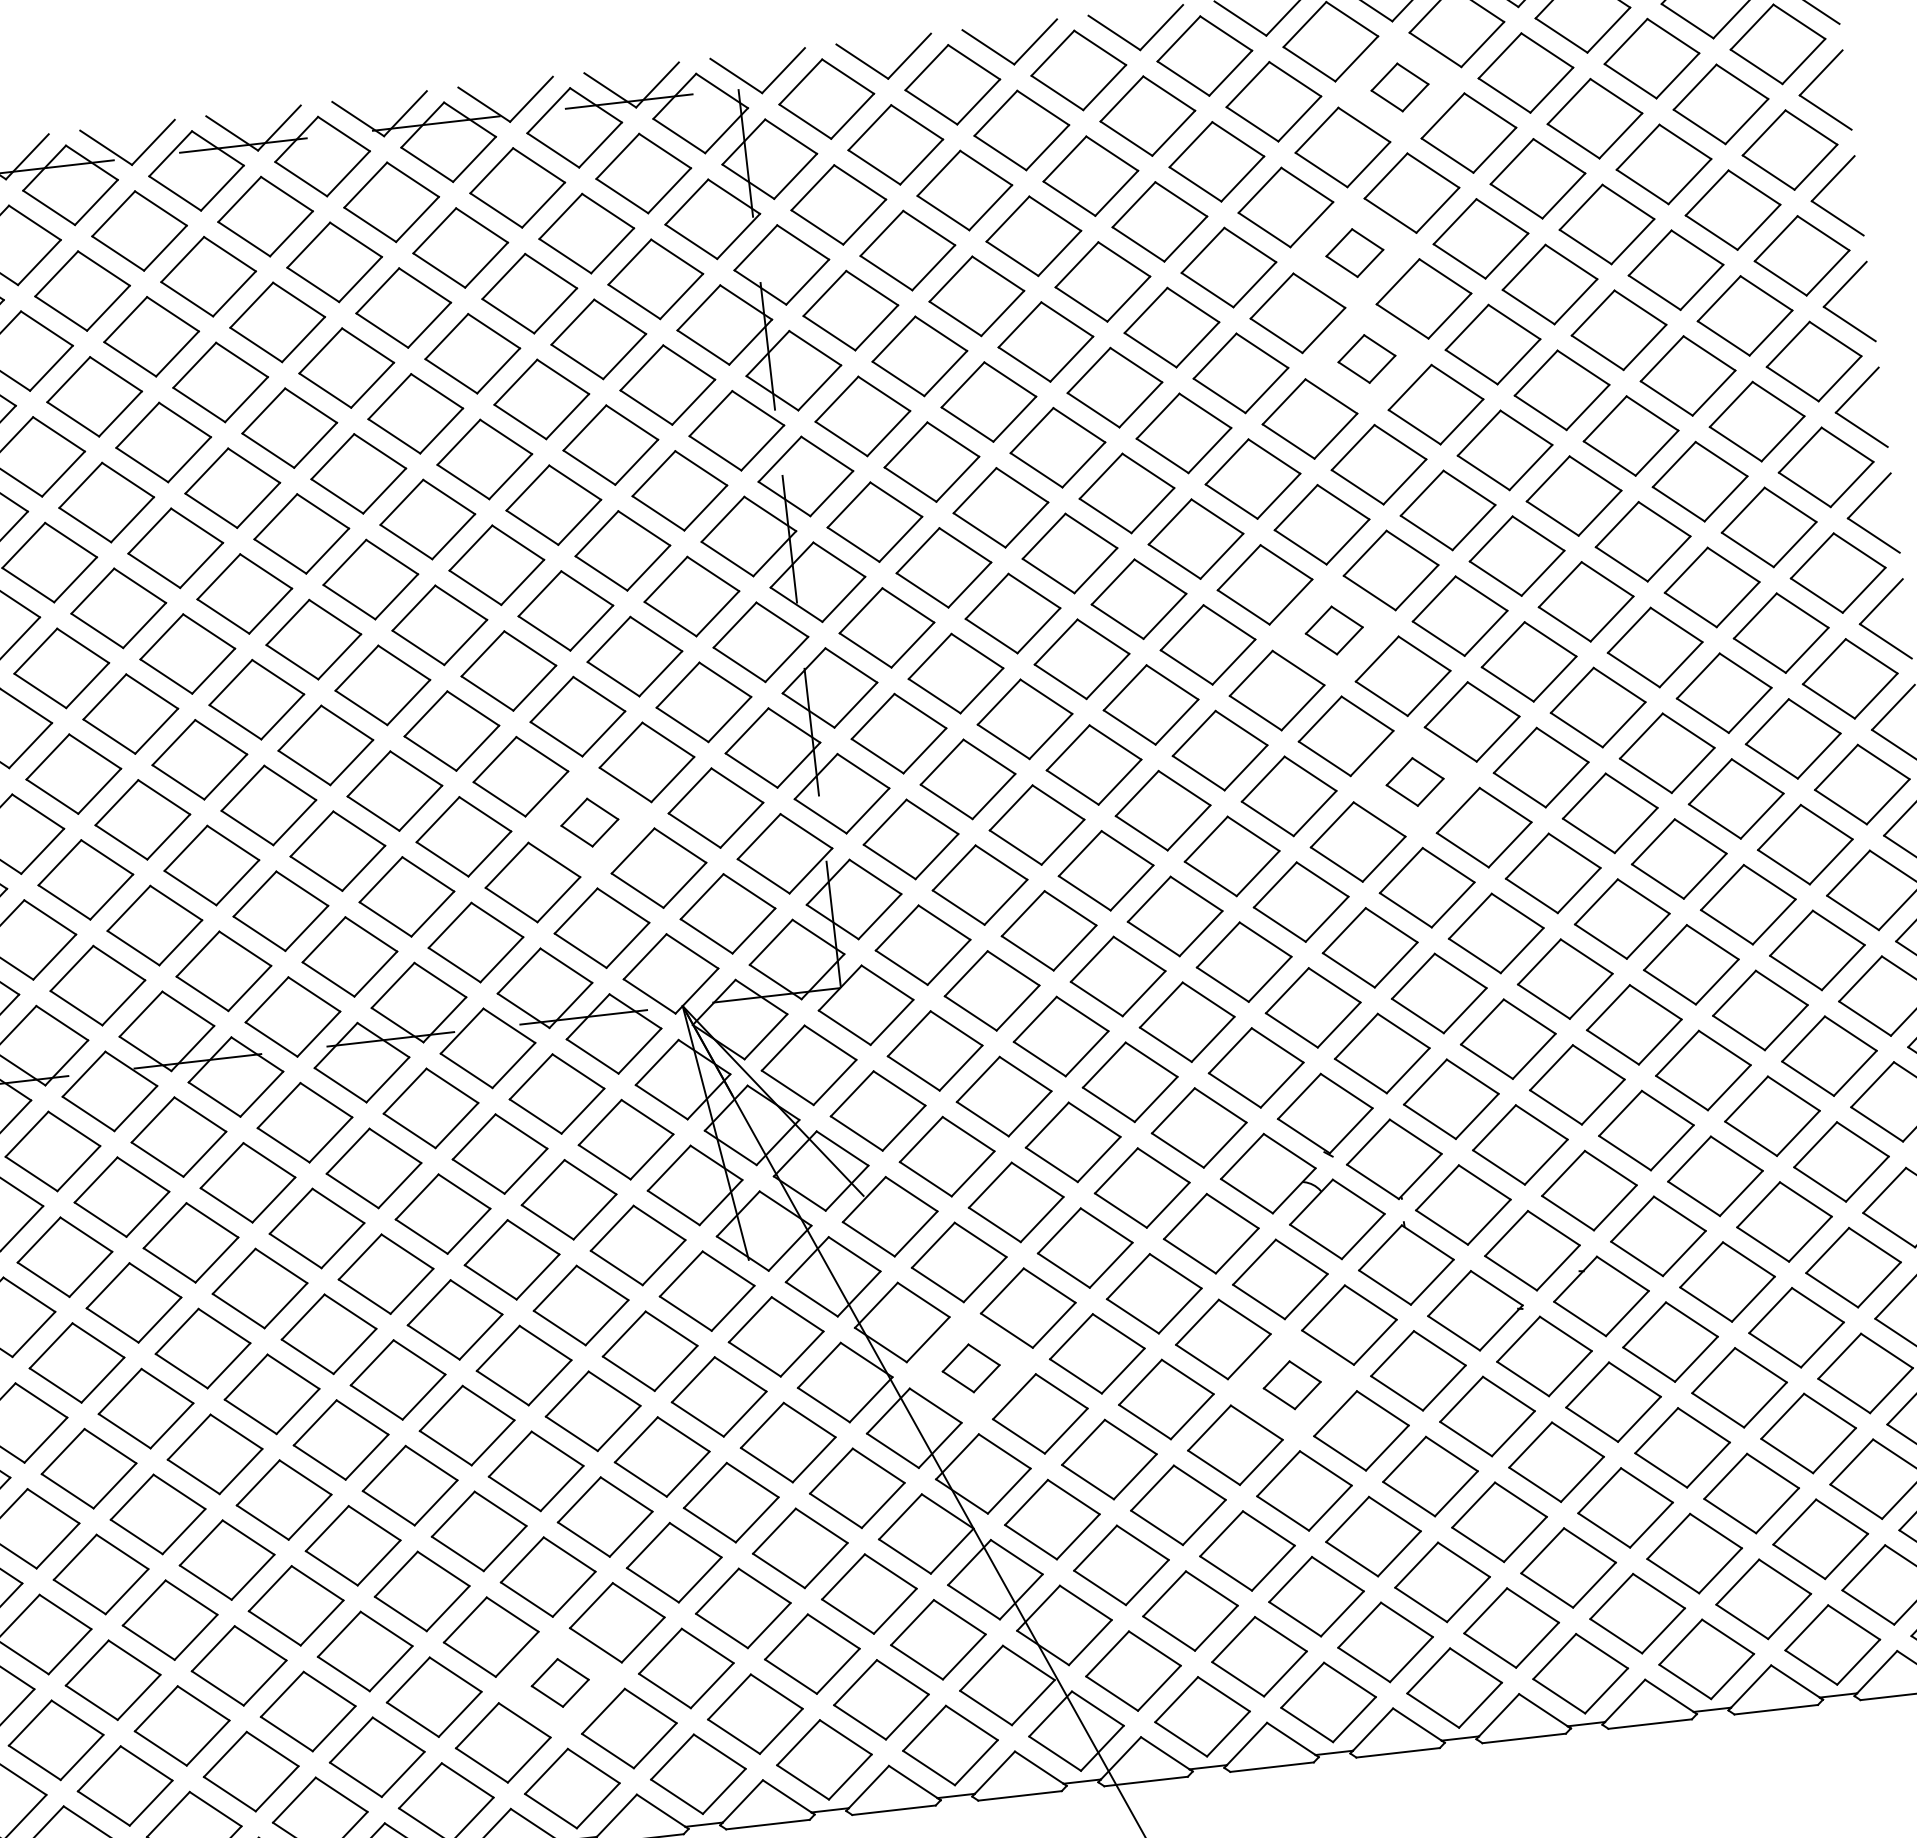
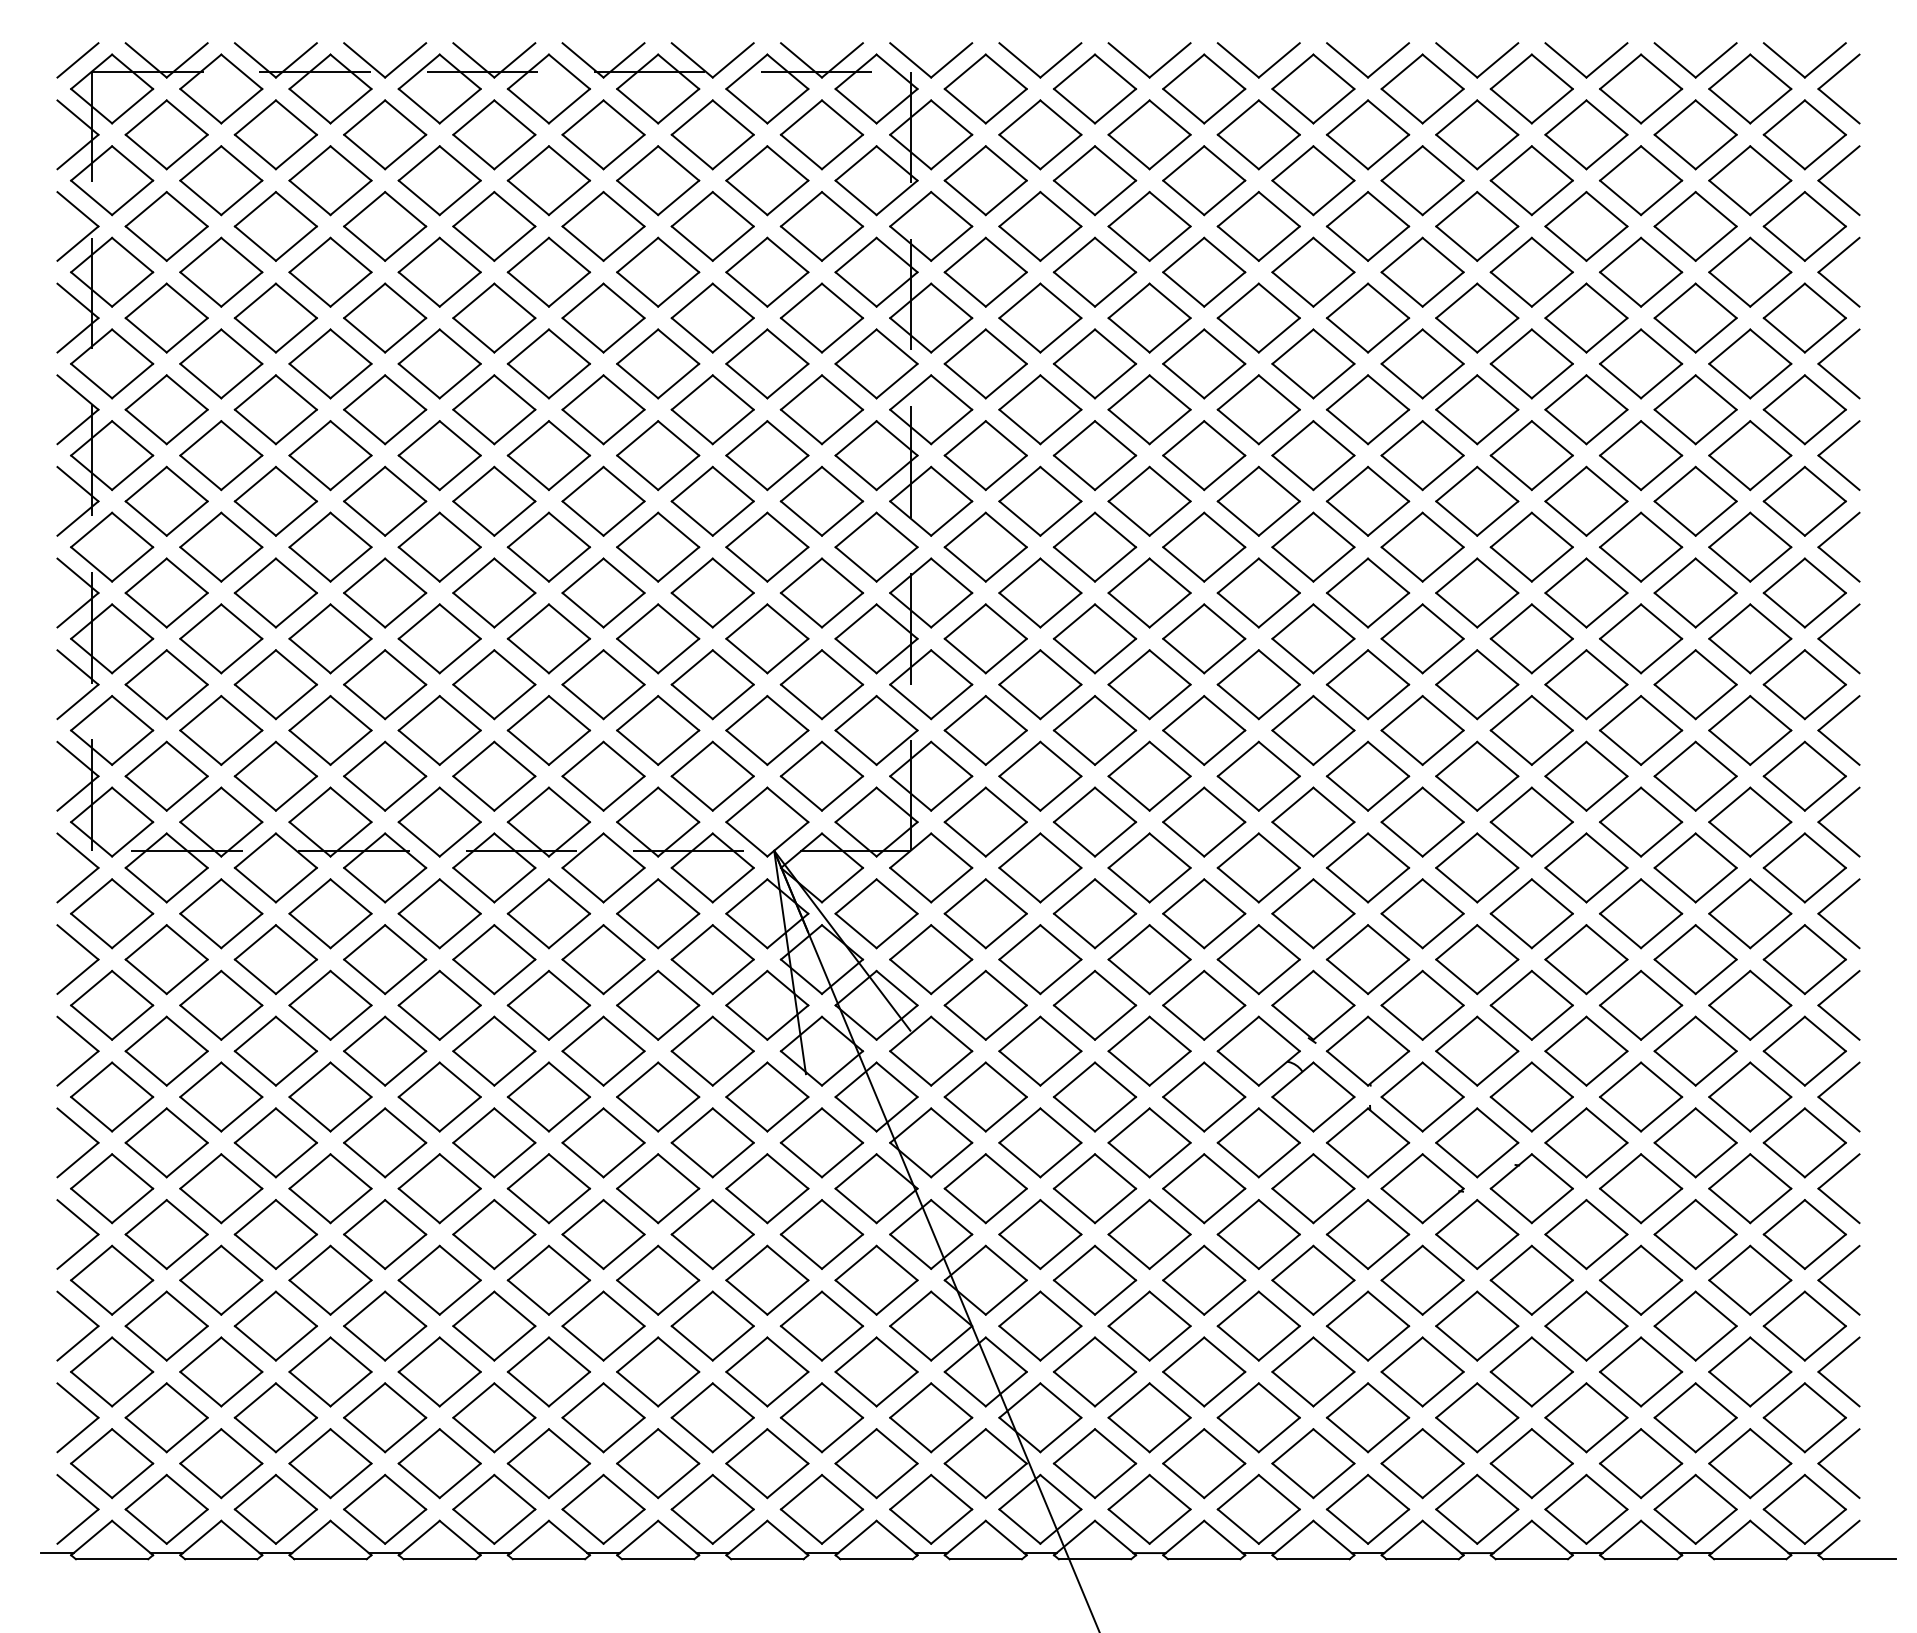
part: (1400, 87) -> (1477, 134), size x1.67
part: (1354, 252) -> (1422, 271), size x1.67
part: (1366, 358) -> (1422, 363), size x1.67
part: (1334, 629) -> (1368, 592), size x1.67
part: (1415, 782) -> (1422, 730), size x1.67
part: (589, 822) -> (712, 684), size x1.67
part: (970, 1368) -> (985, 1188), size x1.67
part: (1292, 1385) -> (1258, 1234), size x1.67
part: (560, 1682) -> (603, 1417), size x1.67

